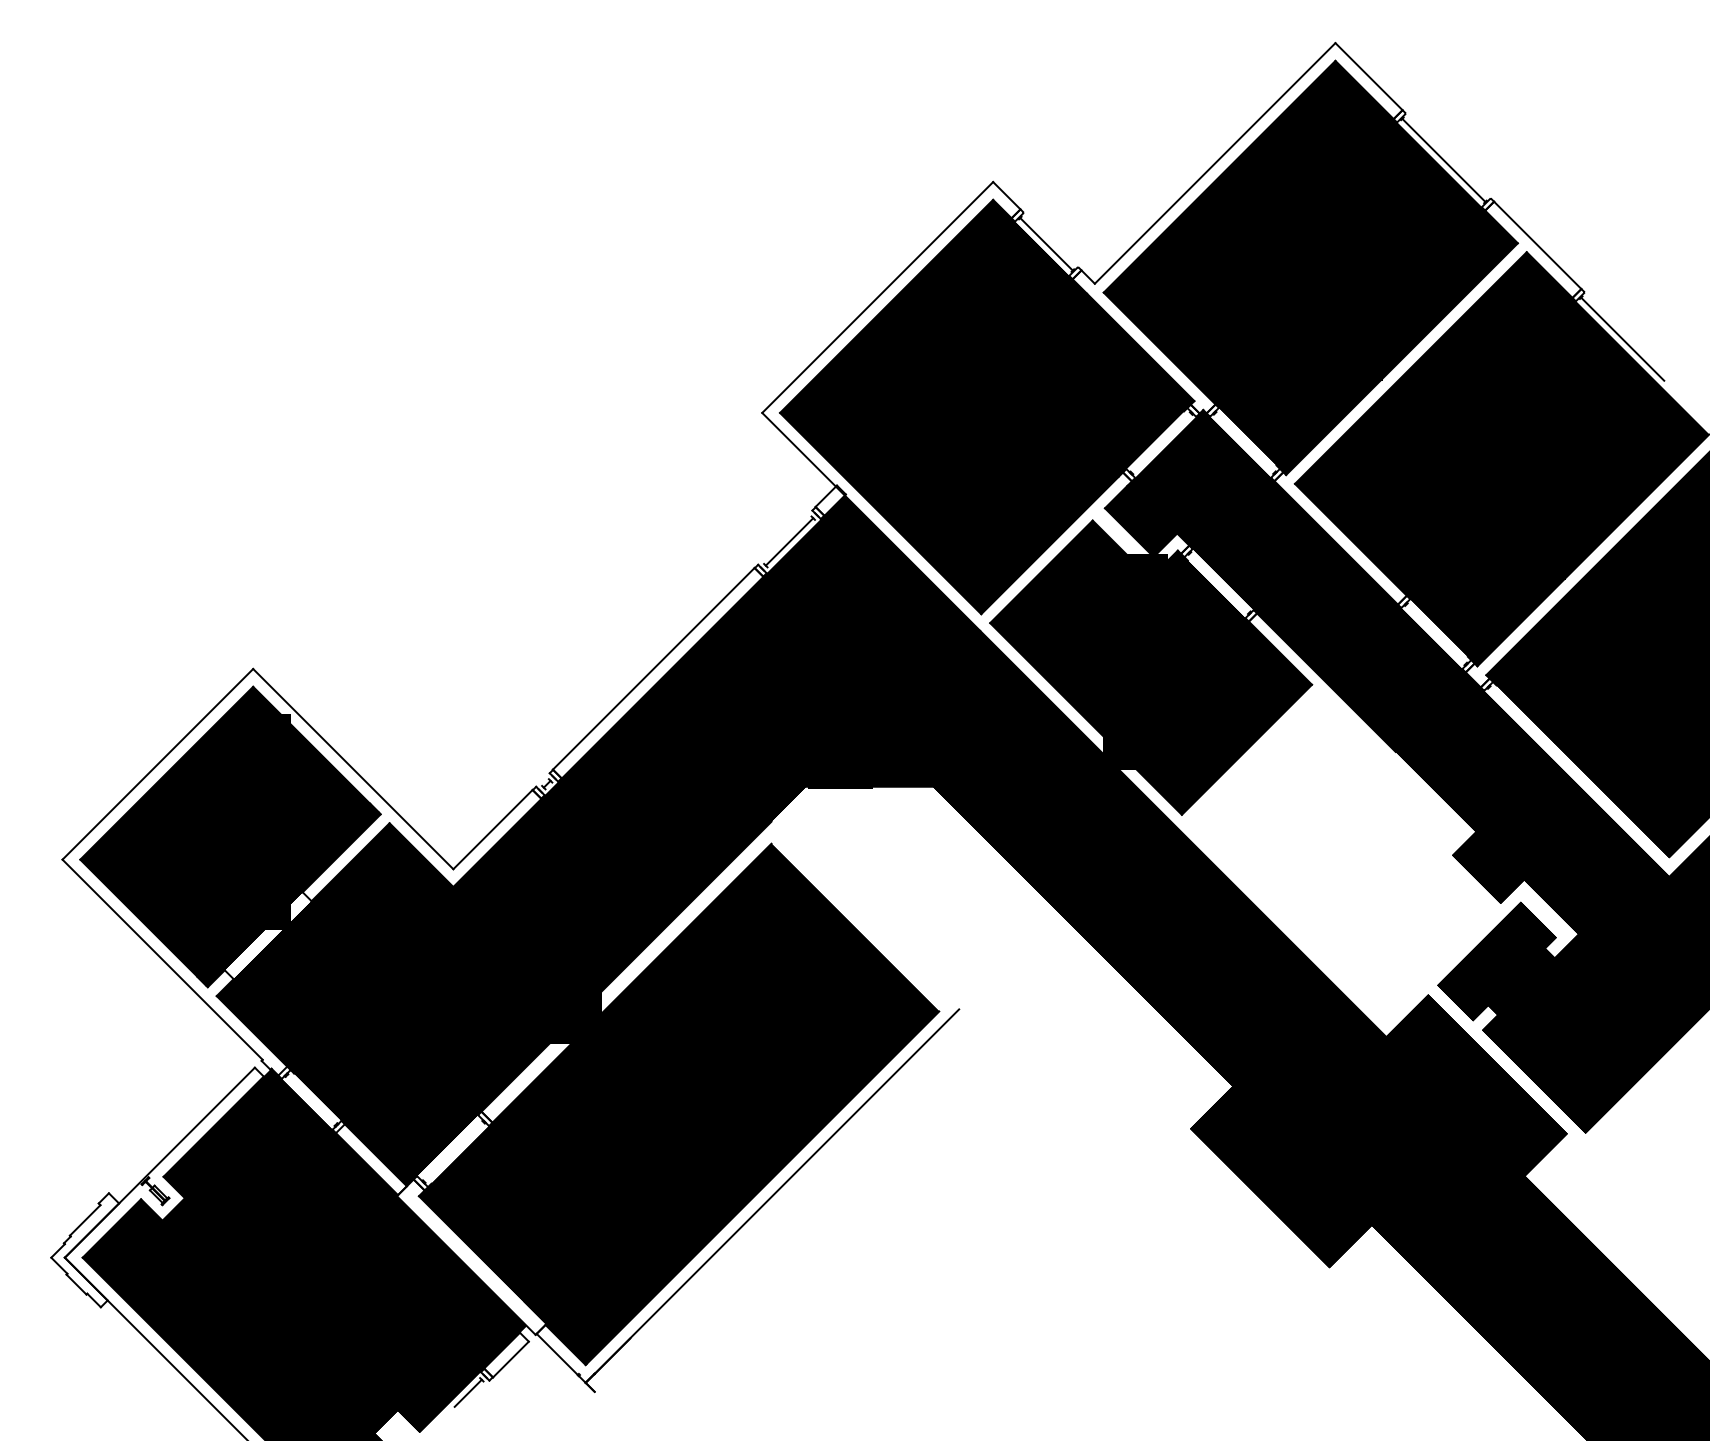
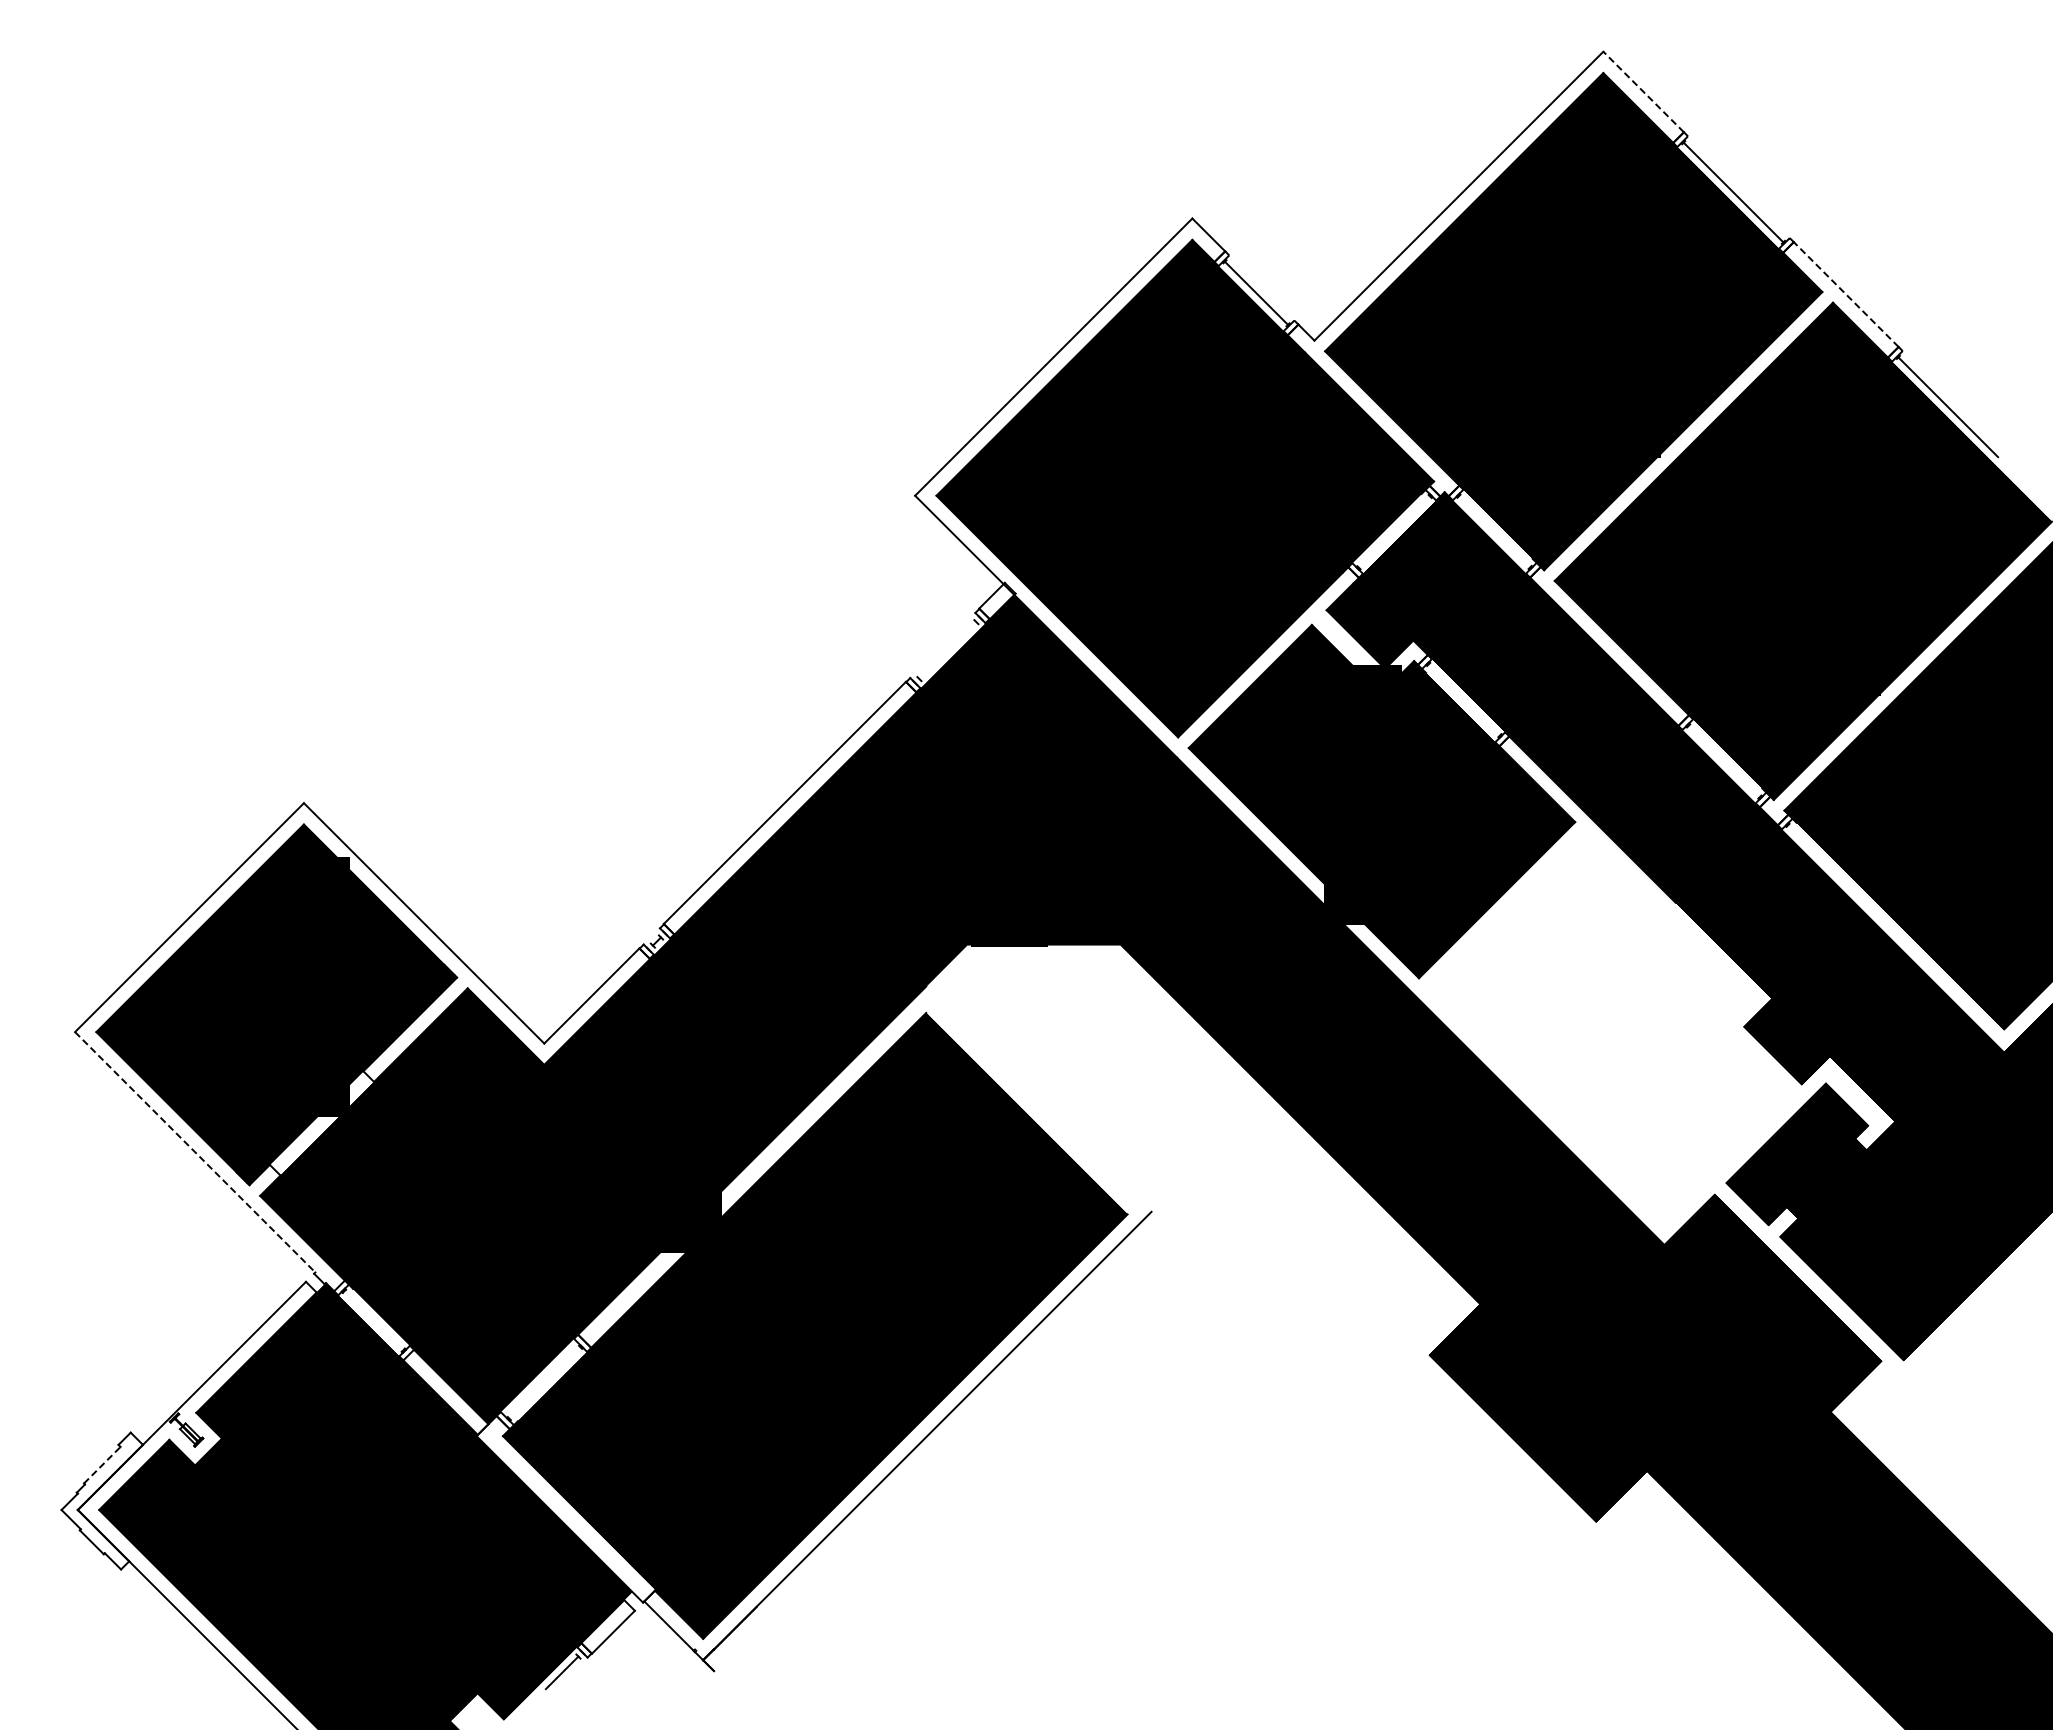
line: (1368, 77) -> (1643, 92), solid -> dashed
line: (1537, 245) -> (1845, 294), solid -> dashed
line: (789, 541) -> (947, 650), removed
line: (162, 959) -> (195, 1152), solid -> dashed
line: (85, 1220) -> (102, 1465), solid -> dashed

